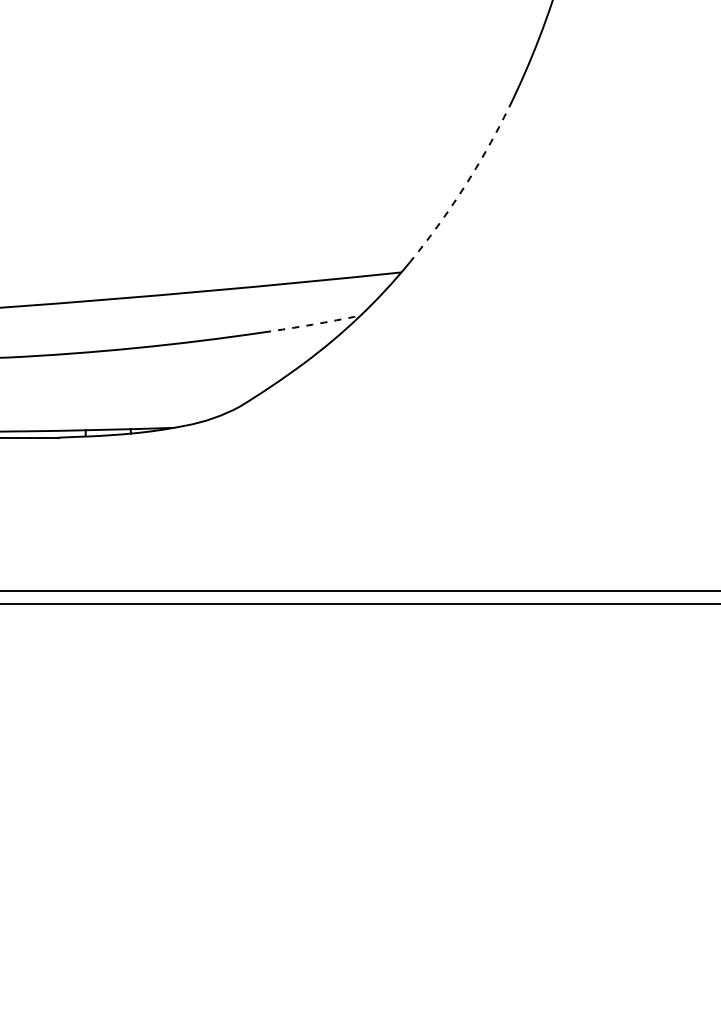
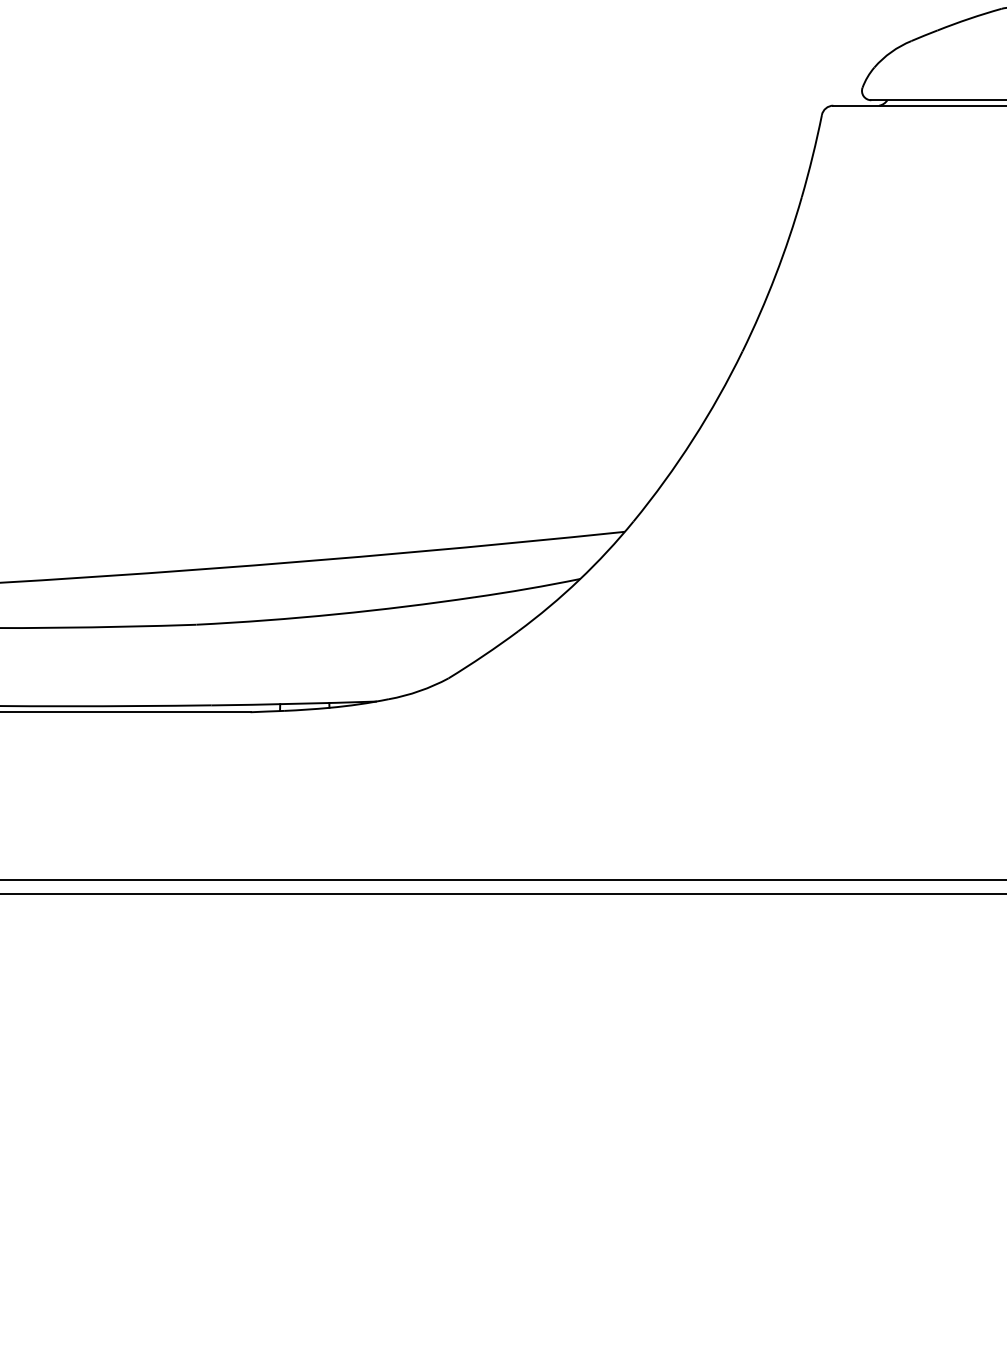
arc: (464, 187) -> (693, 439), dashed -> solid
arc: (312, 324) -> (527, 588), dashed -> solid

